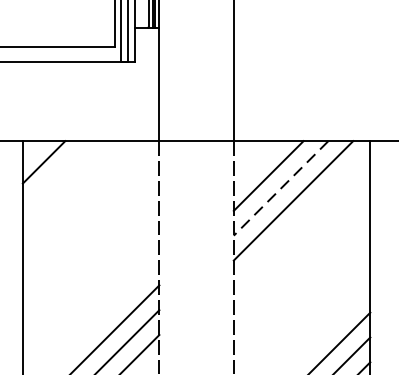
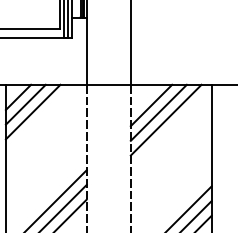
line: (55, 174) -> (25, 104), added
line: (67, 186) -> (32, 111), added
line: (280, 187) -> (158, 112), dashed -> solid

